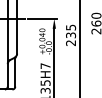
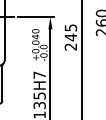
text: (71, 35) -> (71, 37), 235 -> 245

